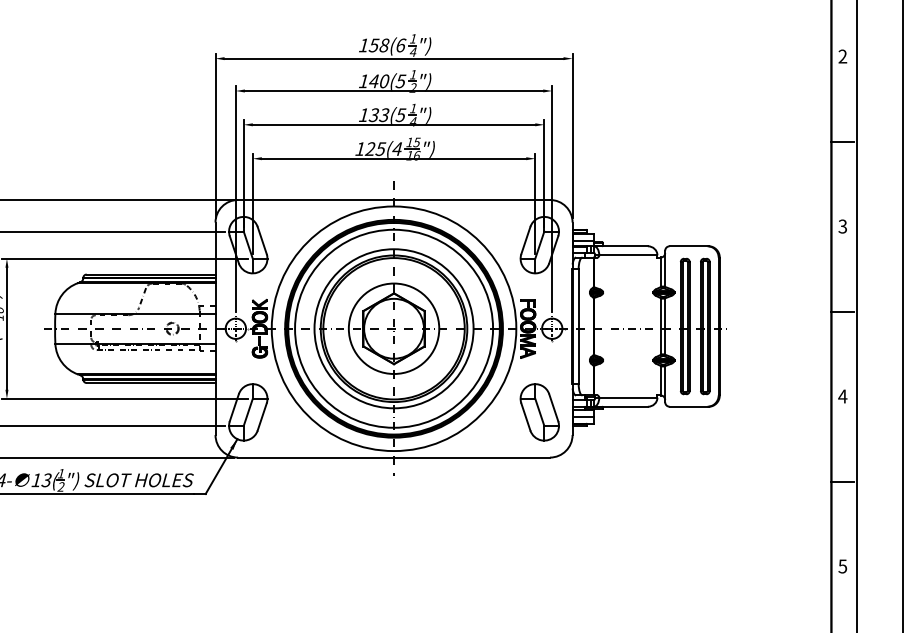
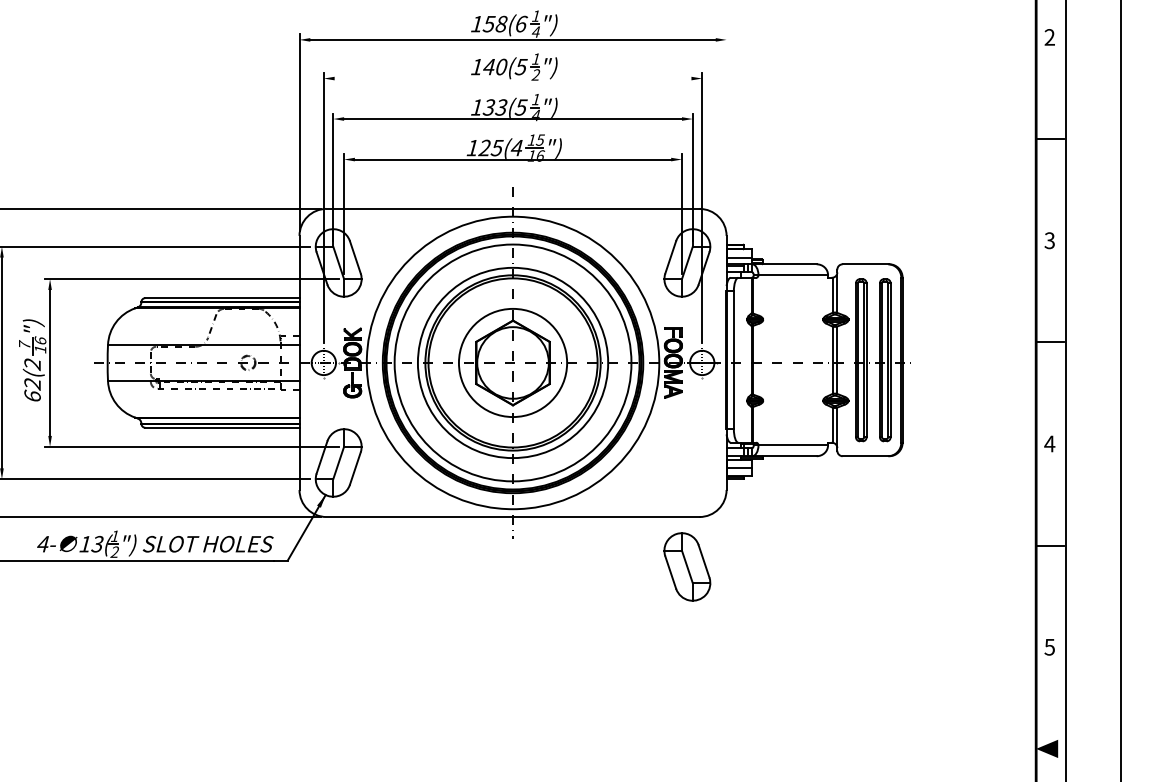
line: (393, 90) -> (512, 78), removed
line: (572, 136) -> (726, 132), removed
part: (539, 411) -> (687, 566), moved

